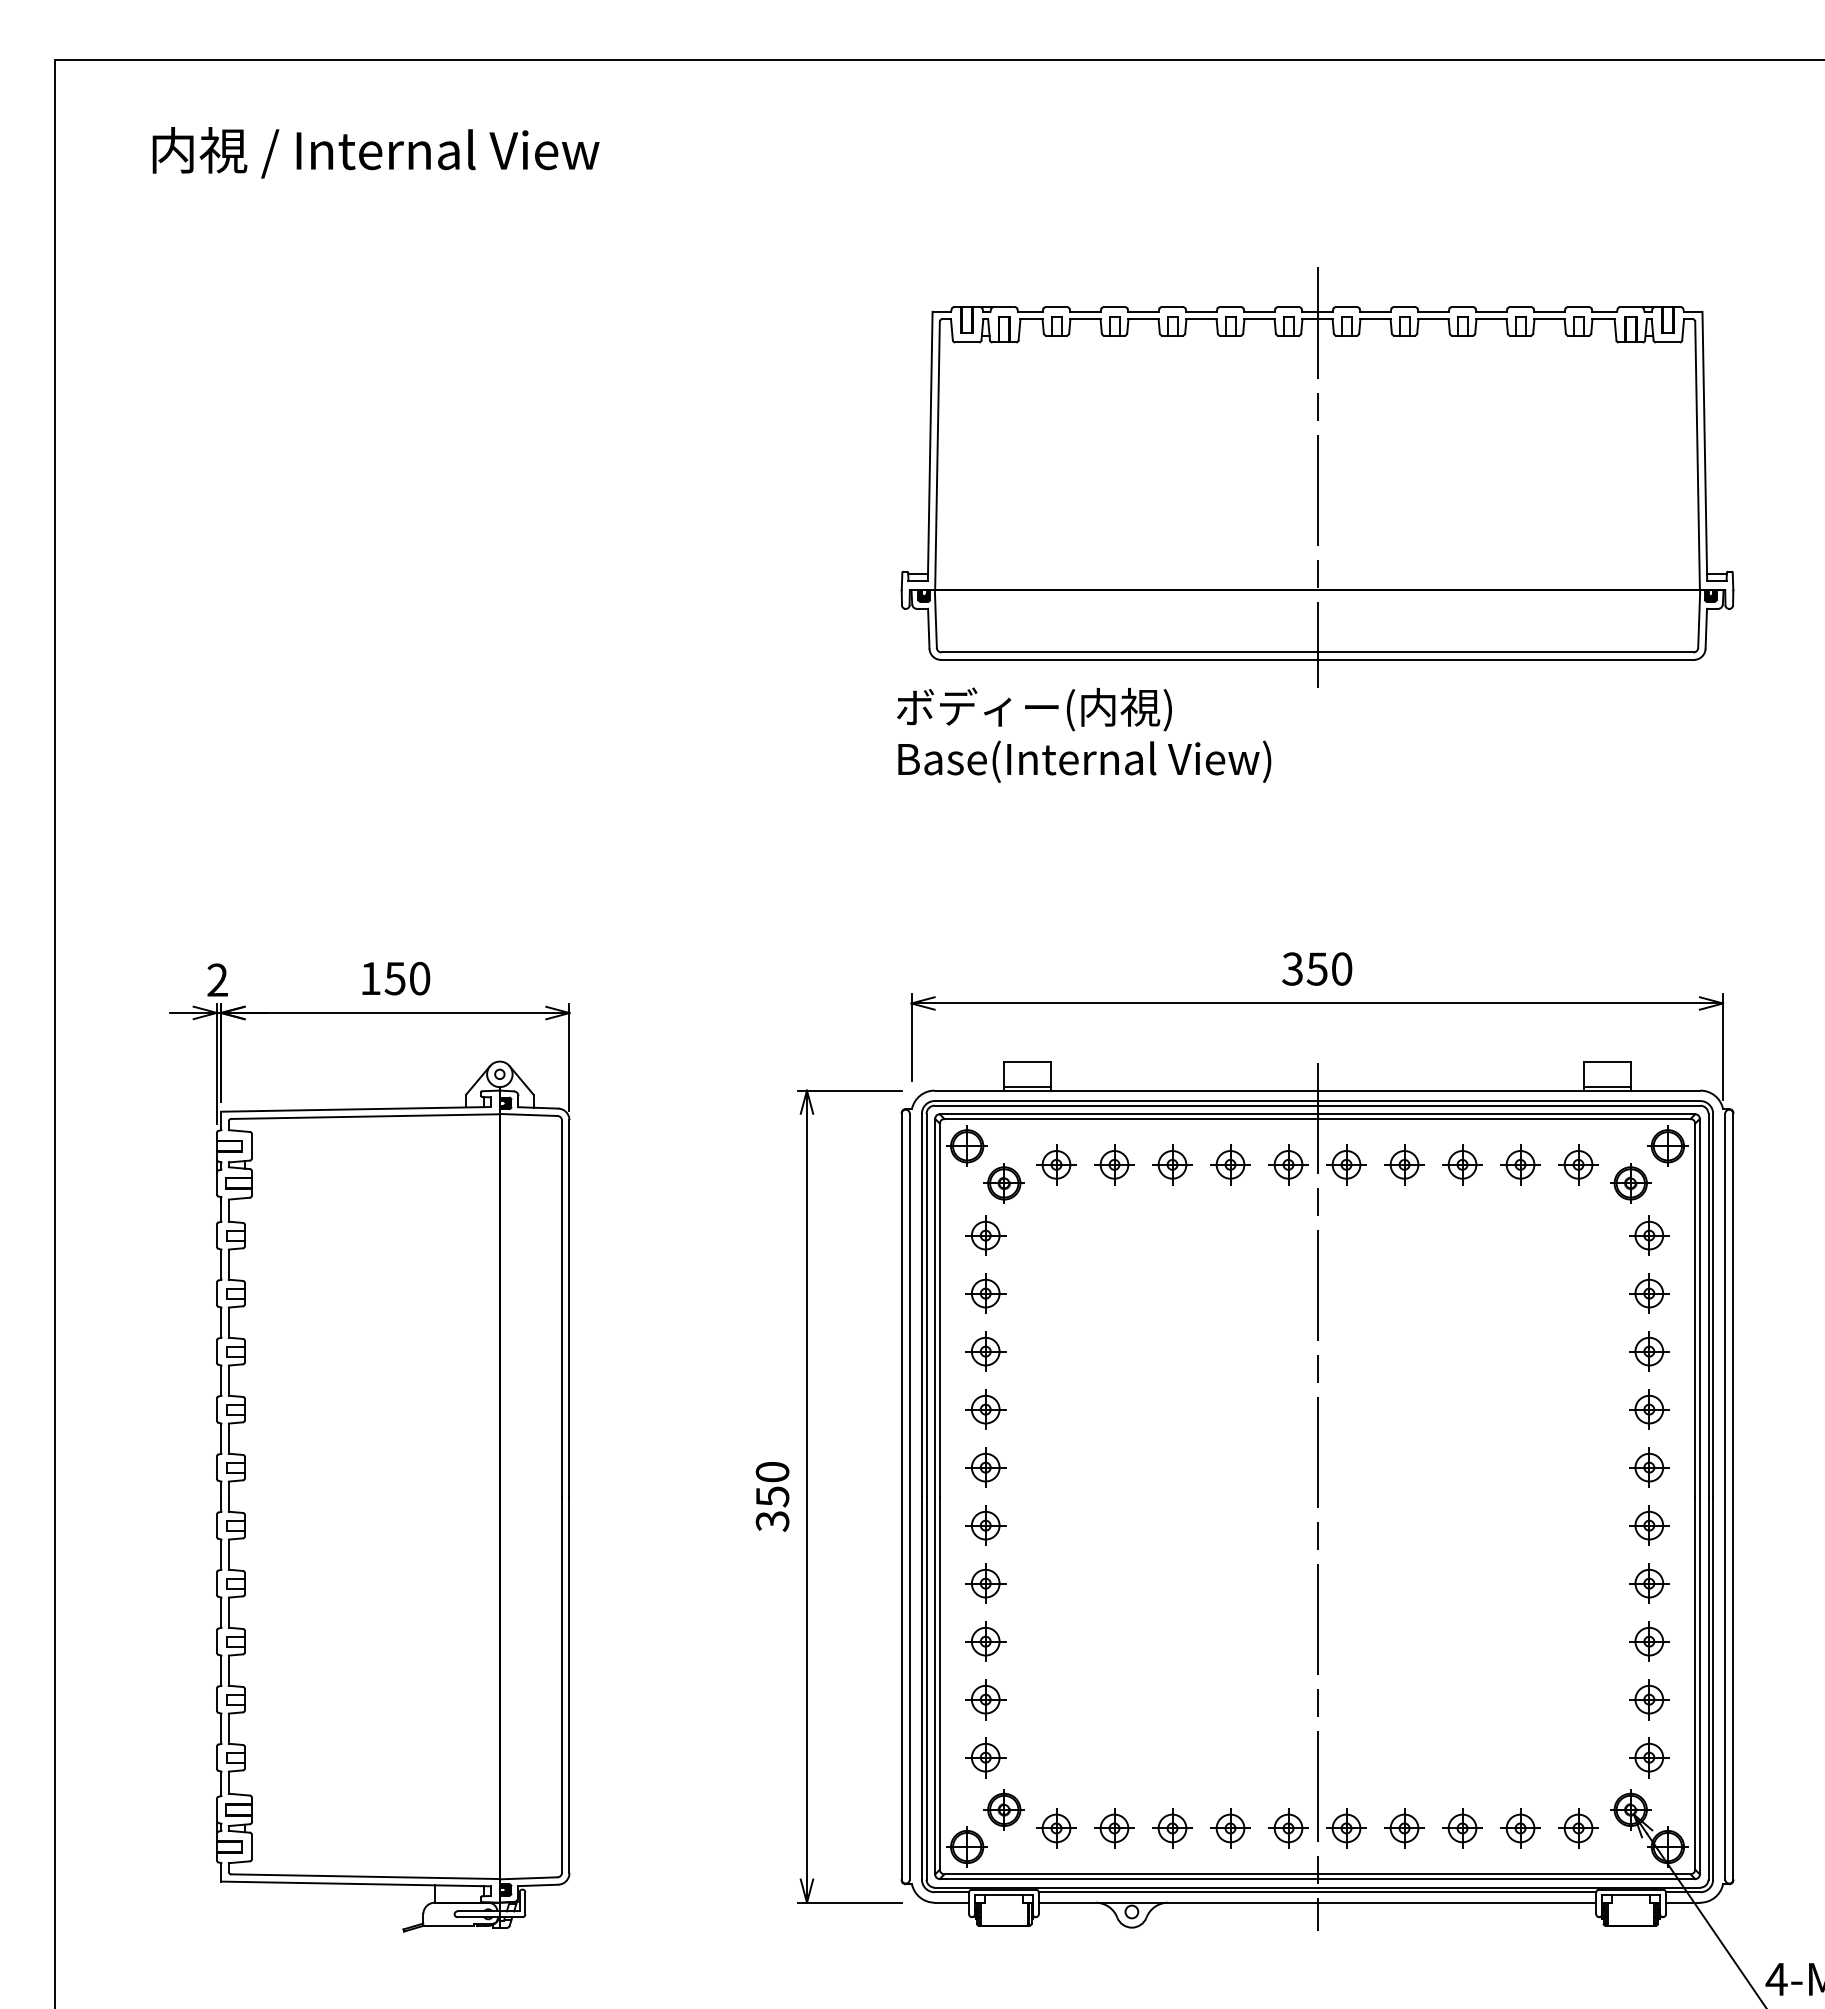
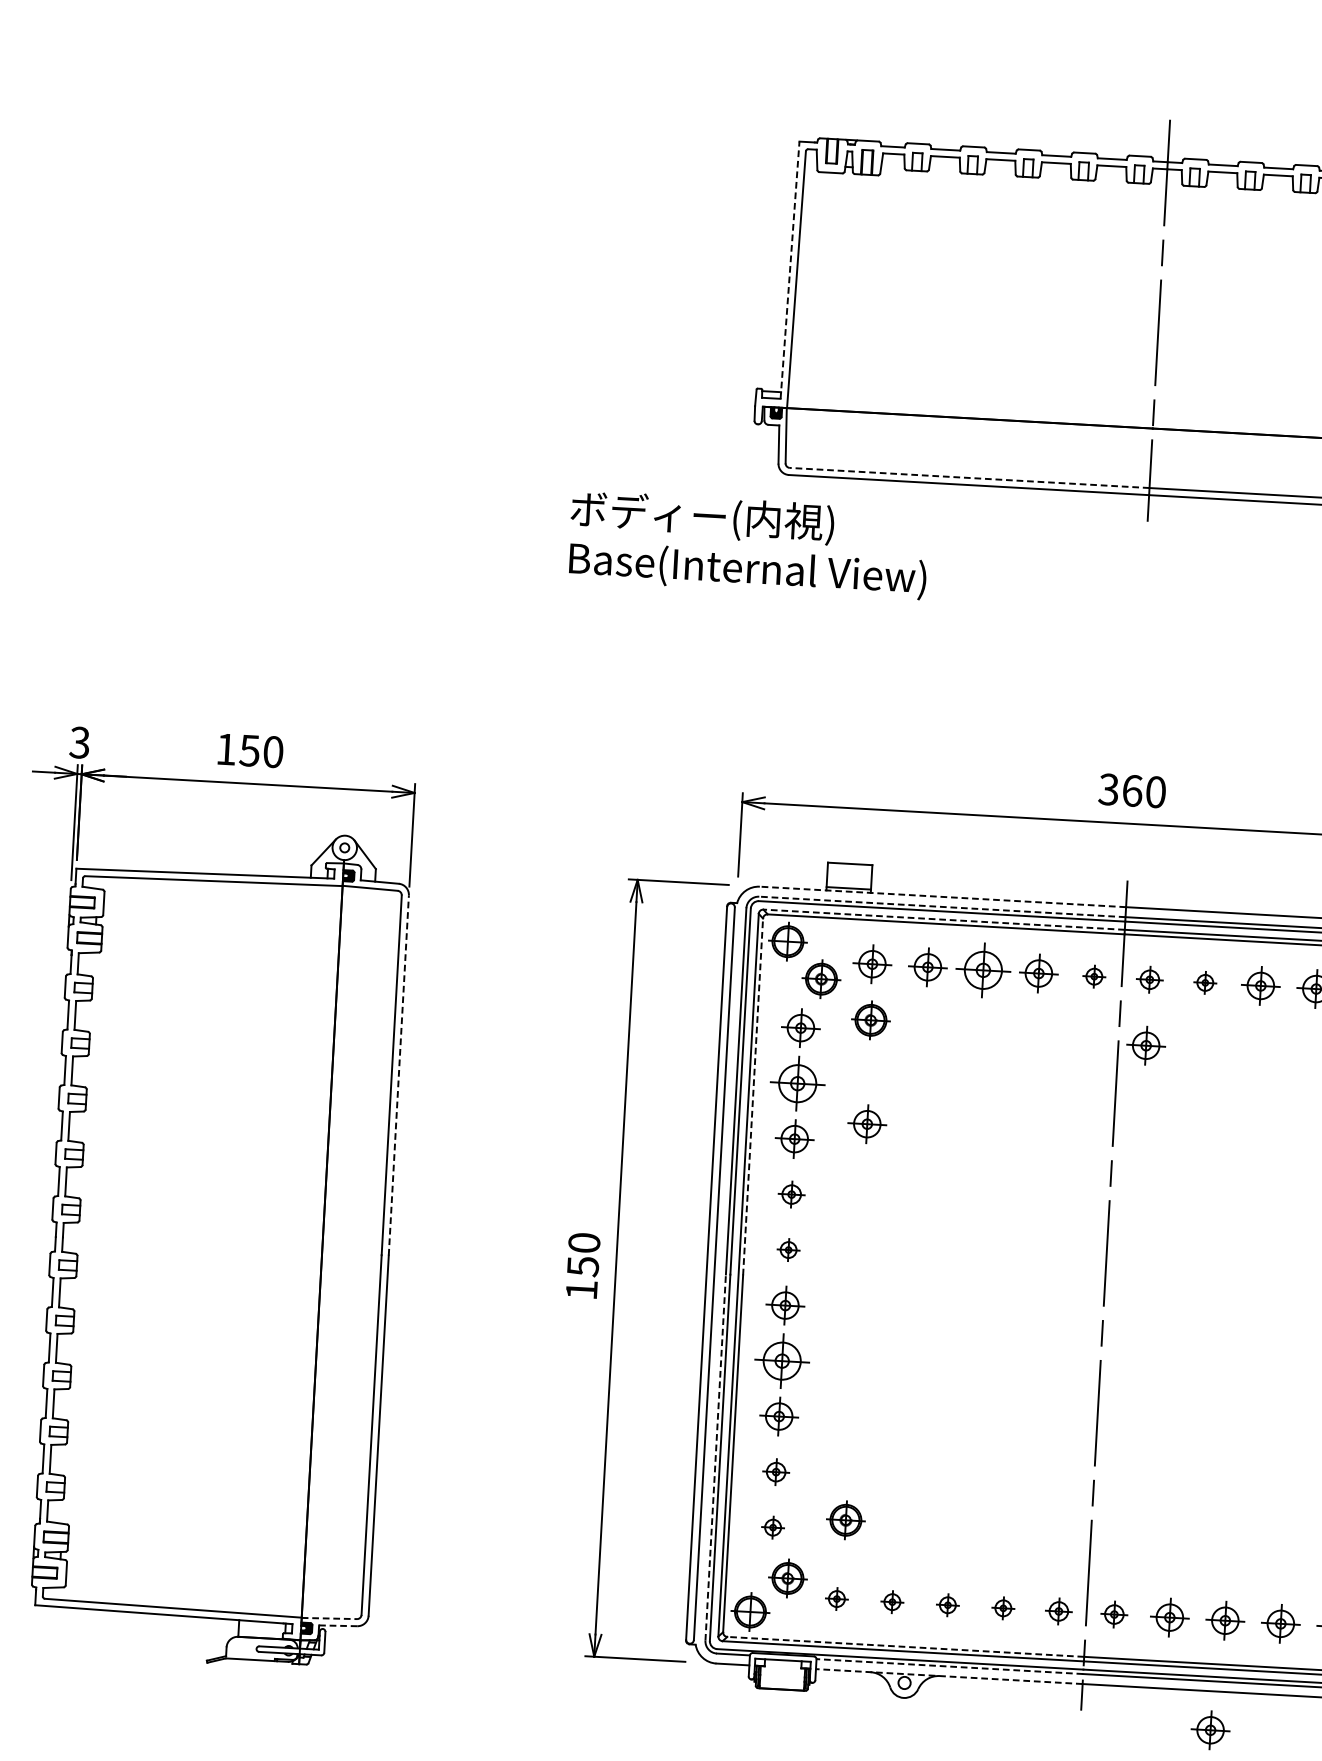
line: (930, 446) -> (790, 270), solid -> dashed
line: (1129, 652) -> (969, 478), solid -> dashed
text: (1084, 734) -> (749, 544), moved
text: (1316, 968) -> (1131, 790), 350 -> 360
text: (217, 980) -> (79, 743), 2 -> 3
line: (1125, 1090) -> (942, 896), solid -> dashed
line: (1125, 1101) -> (941, 907), solid -> dashed
line: (1128, 1114) -> (943, 919), solid -> dashed
part: (1172, 1164) -> (983, 970), size x1.4
part: (1288, 1164) -> (1094, 976), size x0.6
part: (1346, 1164) -> (1149, 979), size x0.7
part: (1404, 1164) -> (1205, 982), size x0.6
part: (1057, 1223) -> (870, 1020), added
part: (1346, 1233) -> (1146, 1045), added
part: (985, 1293) -> (797, 1083), size x1.4
line: (569, 1307) -> (398, 1074), solid -> dashed
line: (939, 1310) -> (752, 1097), solid -> dashed
part: (1060, 1331) -> (867, 1123), added
part: (985, 1409) -> (791, 1194), size x0.7
part: (985, 1467) -> (788, 1249), size x0.6
text: (772, 1521) -> (581, 1290), 350 -> 150
part: (985, 1583) -> (782, 1360), size x1.4
line: (921, 1687) -> (715, 1456), solid -> dashed
part: (985, 1699) -> (775, 1471), size x0.7
part: (1060, 1745) -> (845, 1519), added
part: (985, 1757) -> (772, 1527), size x0.6
part: (1056, 1828) -> (836, 1599), size x0.6
part: (1114, 1828) -> (892, 1602), size x0.6
part: (1172, 1828) -> (947, 1605), size x0.6
part: (1230, 1828) -> (1003, 1608), size x0.6
part: (1288, 1828) -> (1058, 1611), size x0.7
part: (1346, 1828) -> (1114, 1614), size x0.7
line: (1131, 1874) -> (906, 1647), solid -> dashed
line: (528, 1878) -> (329, 1618), solid -> dashed
line: (538, 1885) -> (338, 1625), solid -> dashed
line: (1177, 1892) -> (949, 1666), solid -> dashed
line: (1177, 1902) -> (948, 1676), solid -> dashed
part: (1453, 1943) -> (1210, 1730), added

